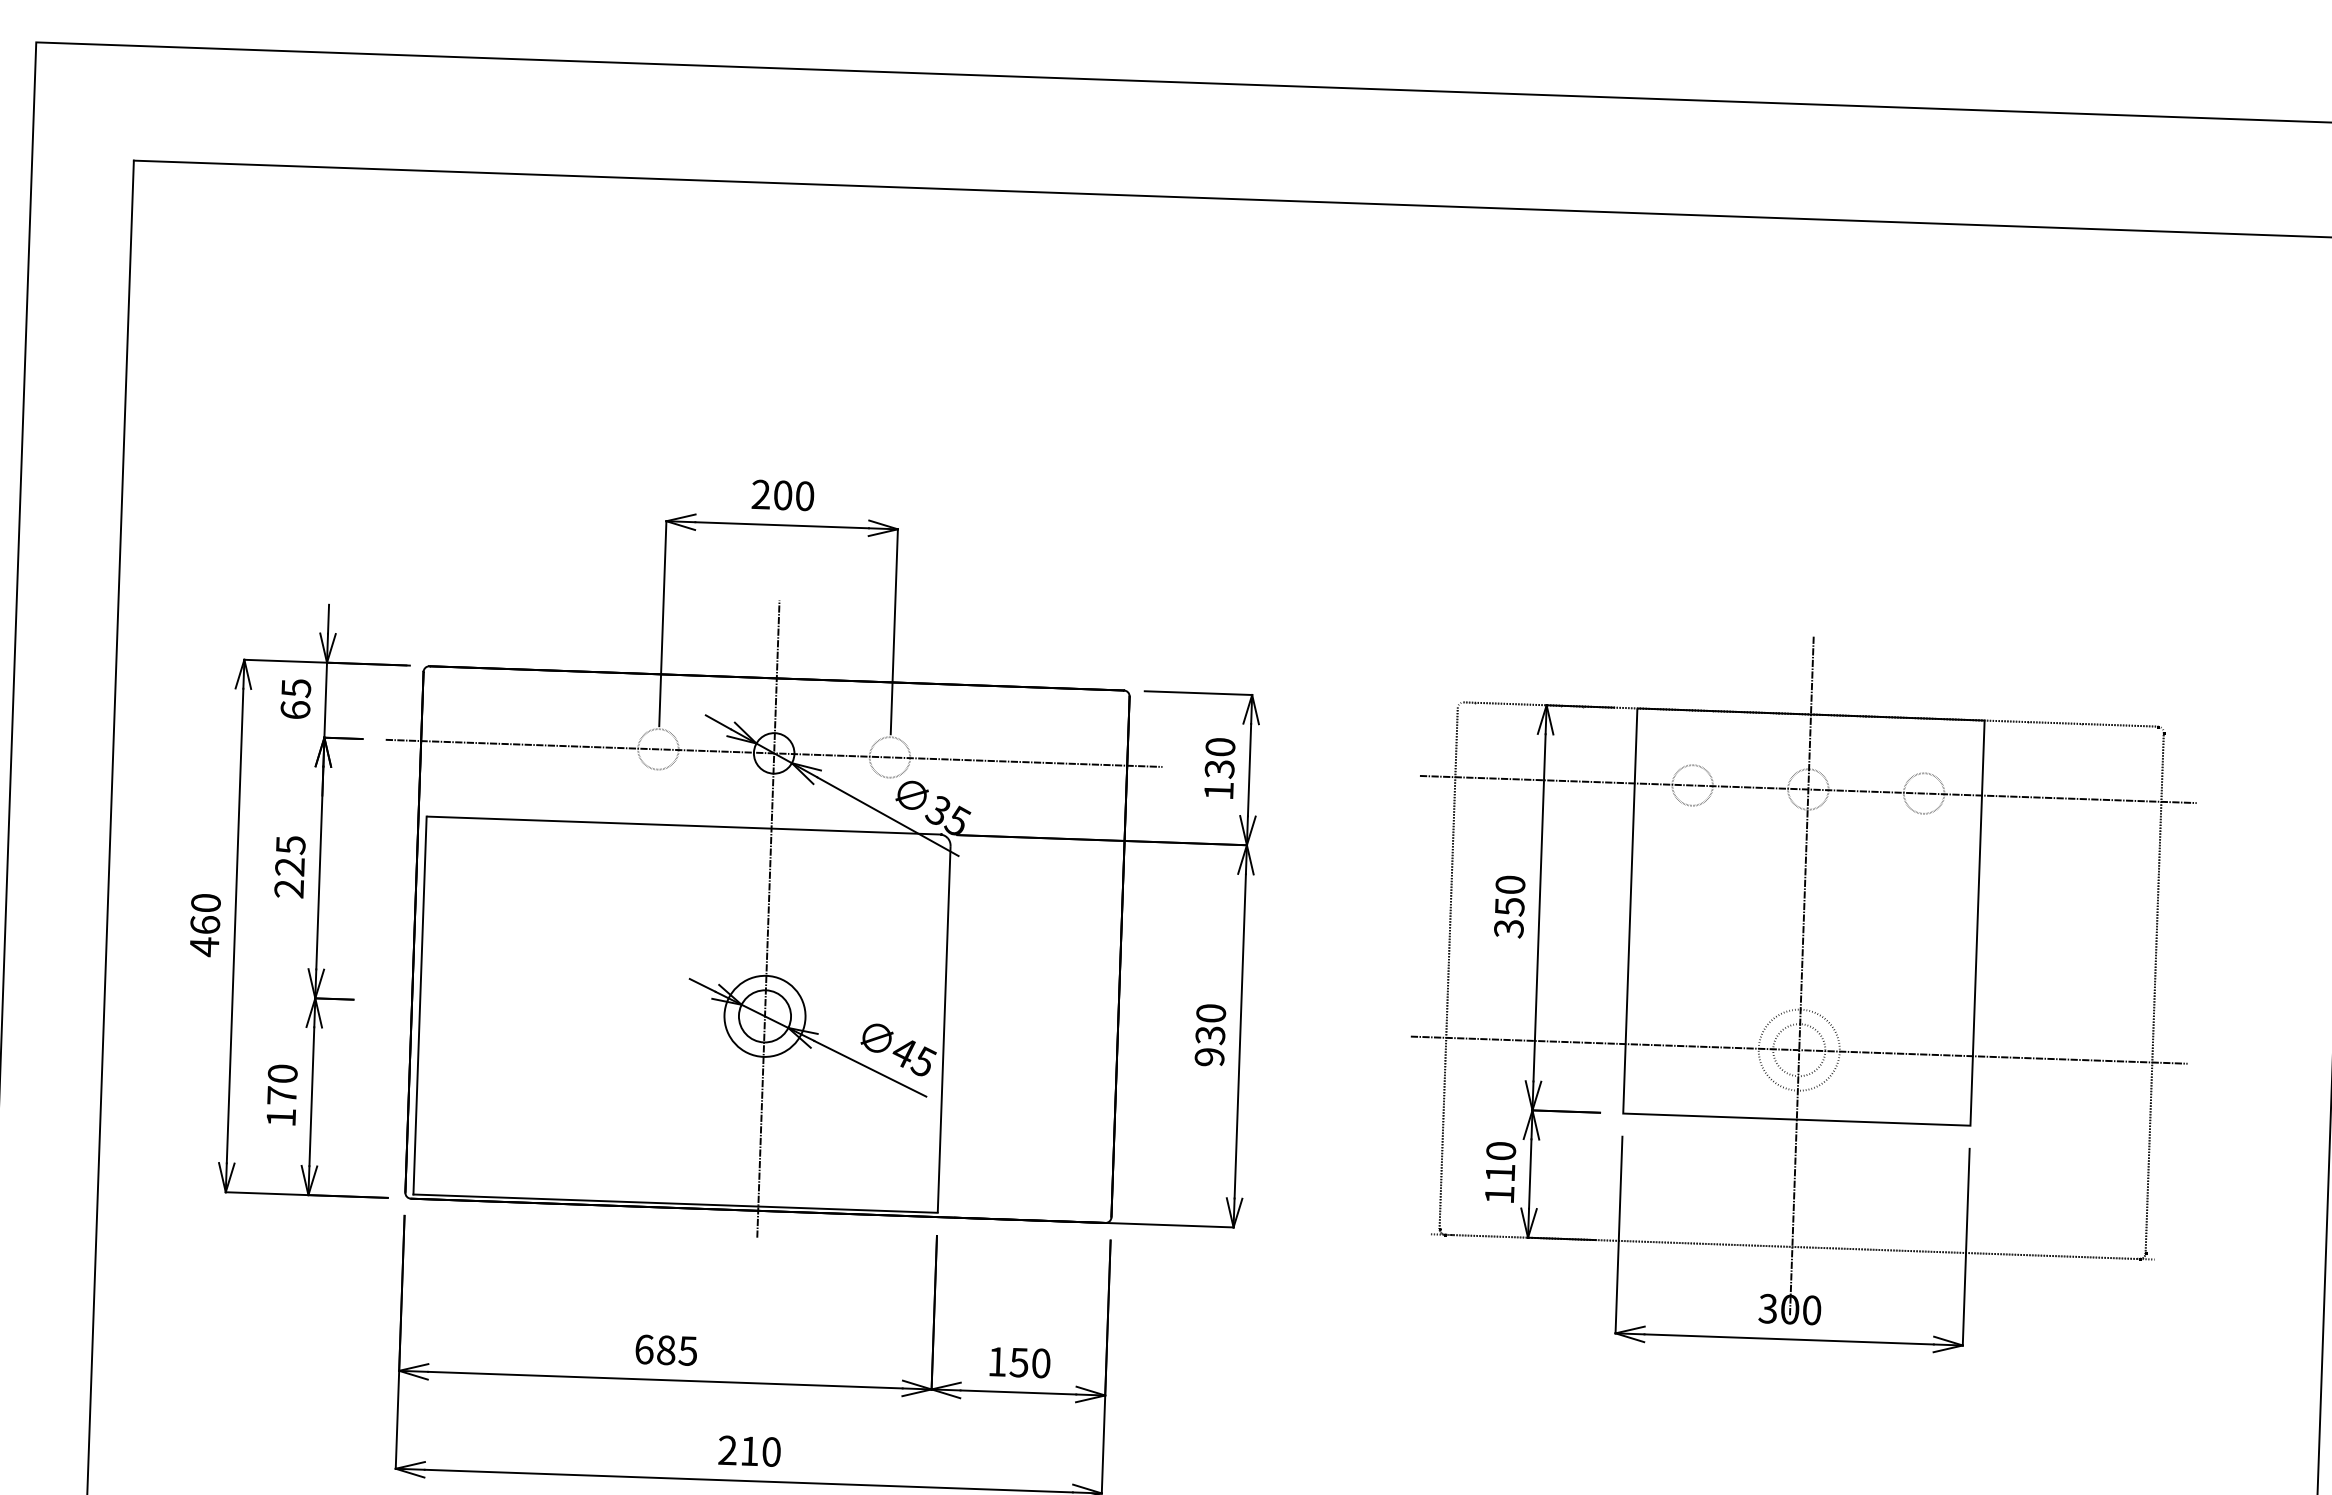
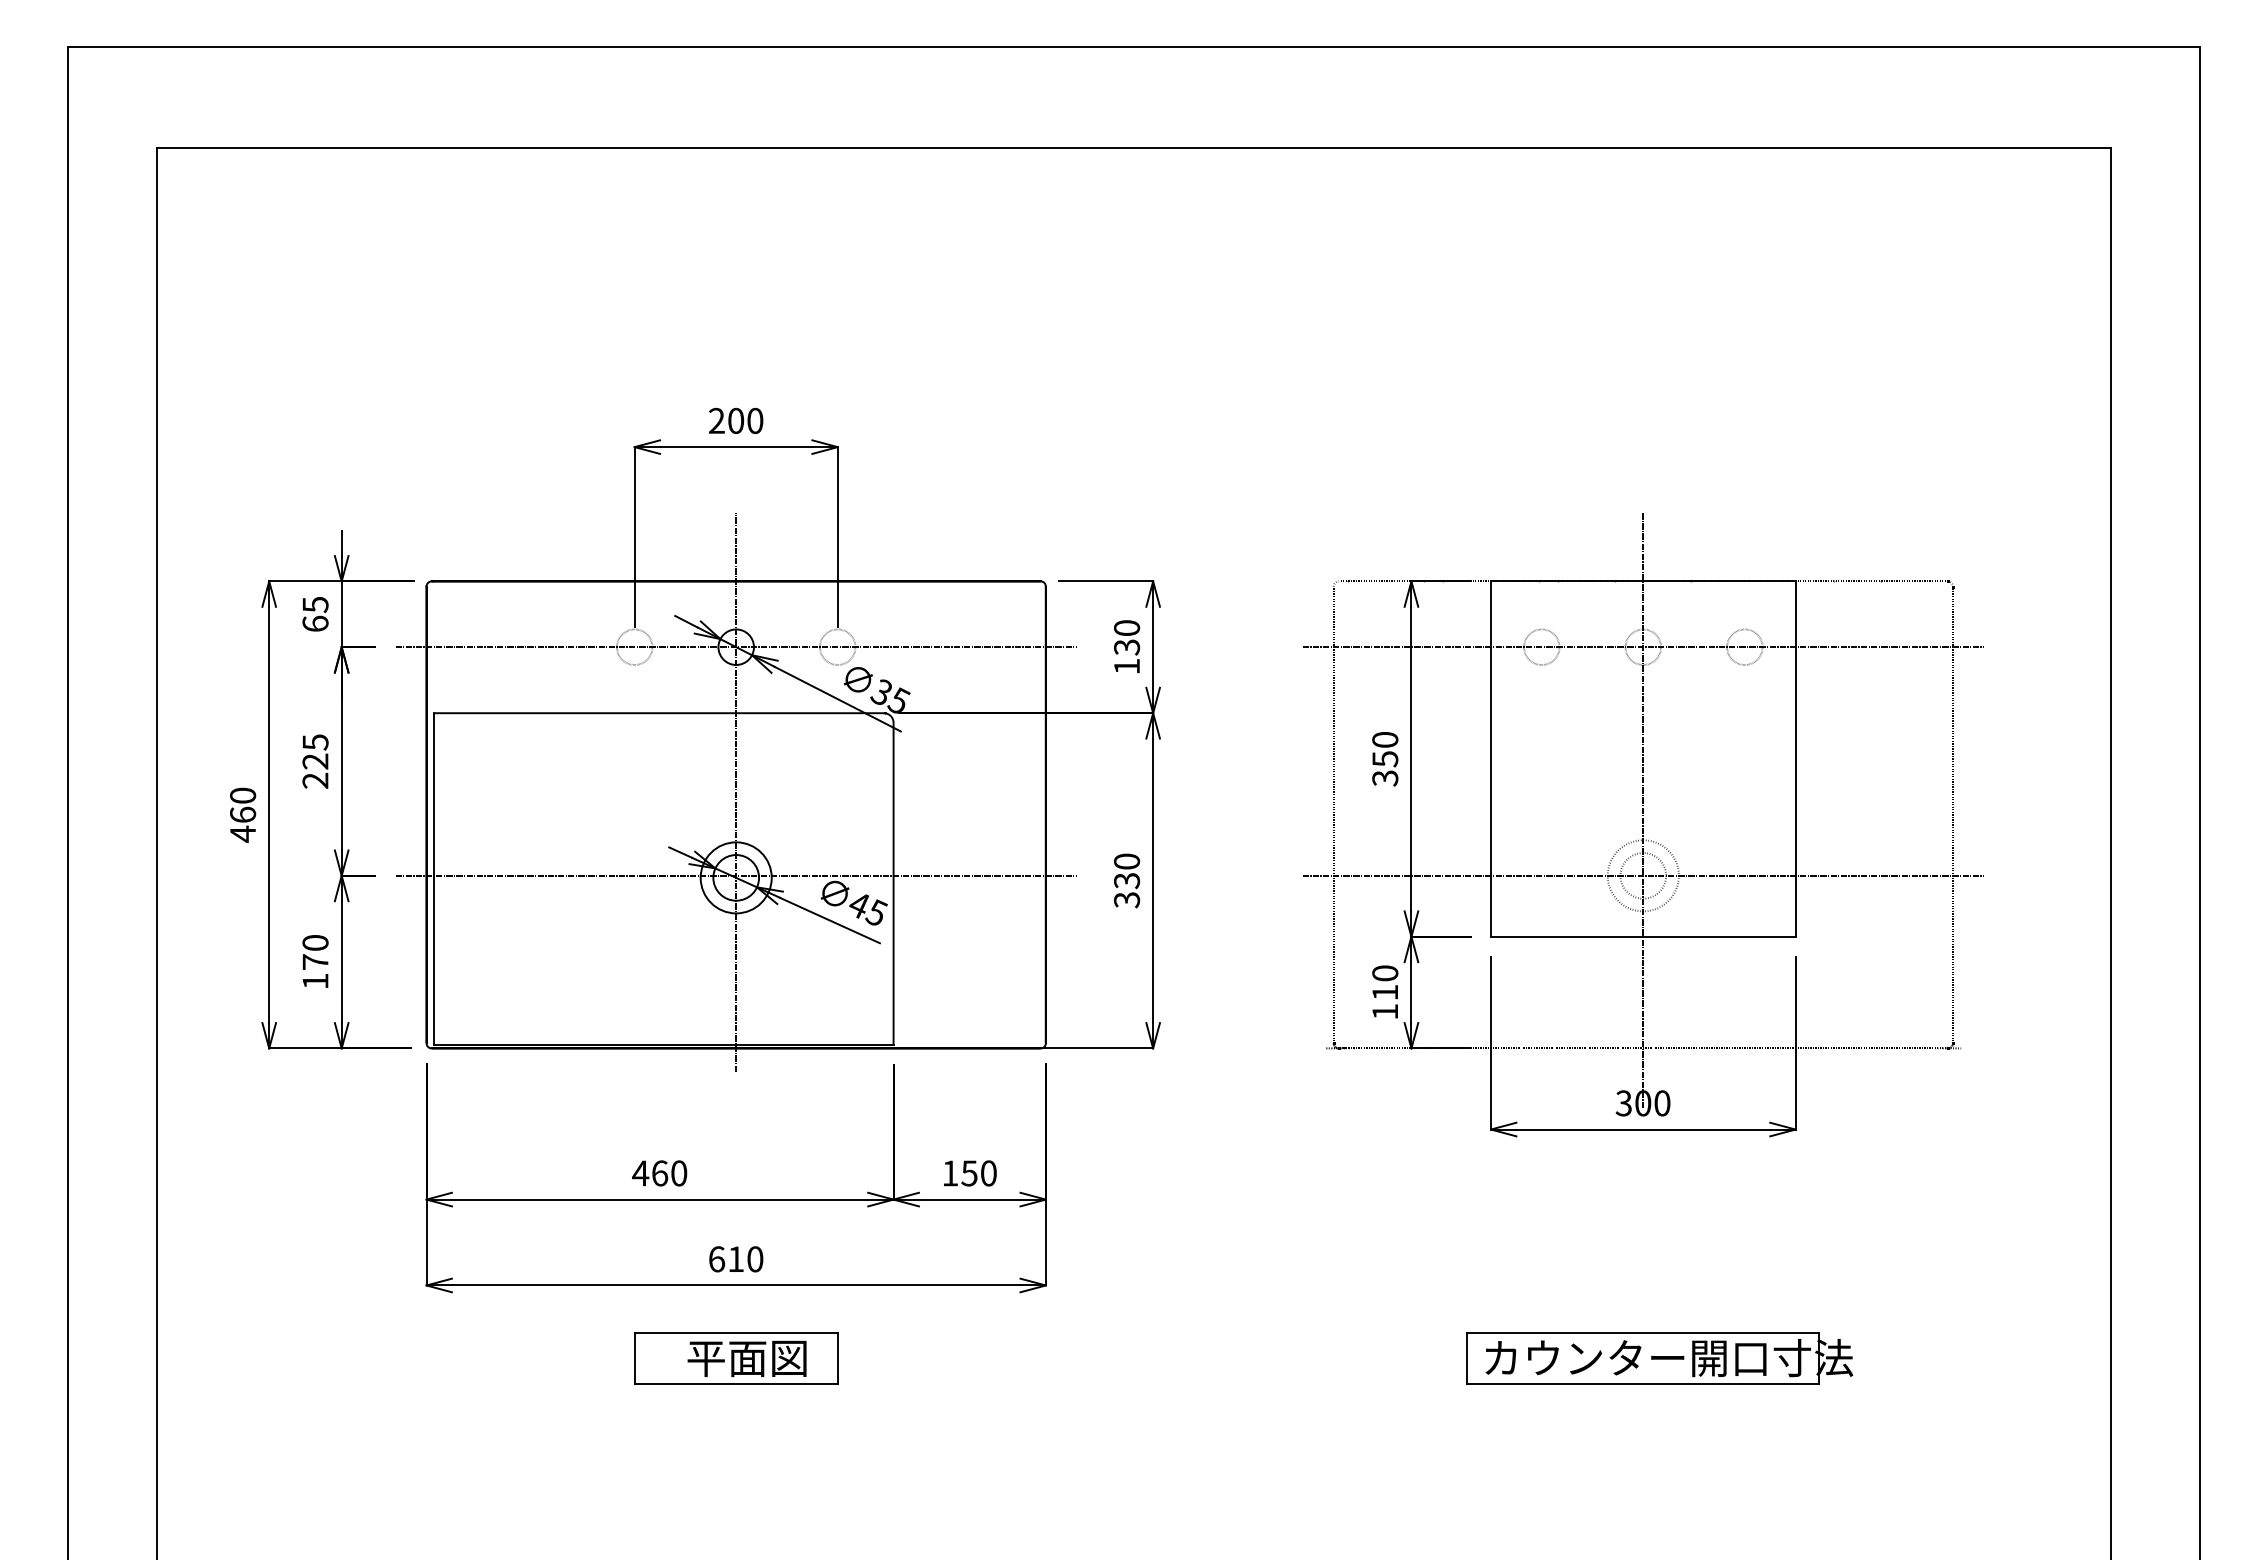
line: (764, 1013) -> (735, 875), added
text: (1210, 1057) -> (1127, 900), 930 -> 330
text: (665, 1350) -> (659, 1173), 685 -> 460
text: (728, 1450) -> (717, 1259), 210 -> 610

